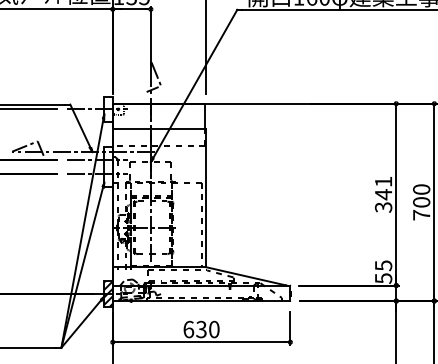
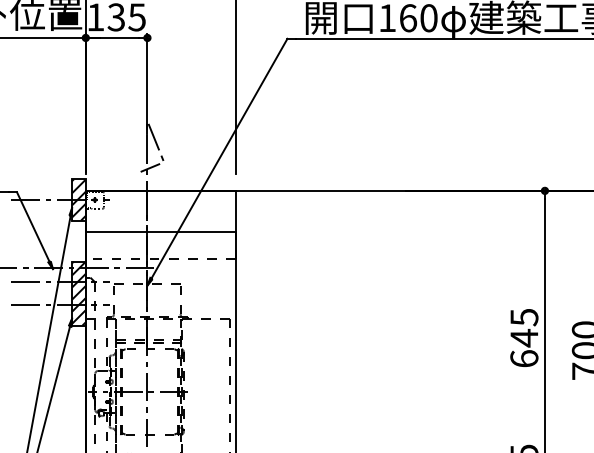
hatch: (108, 109) -> (78, 200), added
hatch: (108, 166) -> (78, 292), added
text: (383, 194) -> (524, 337), 341 -> 645

